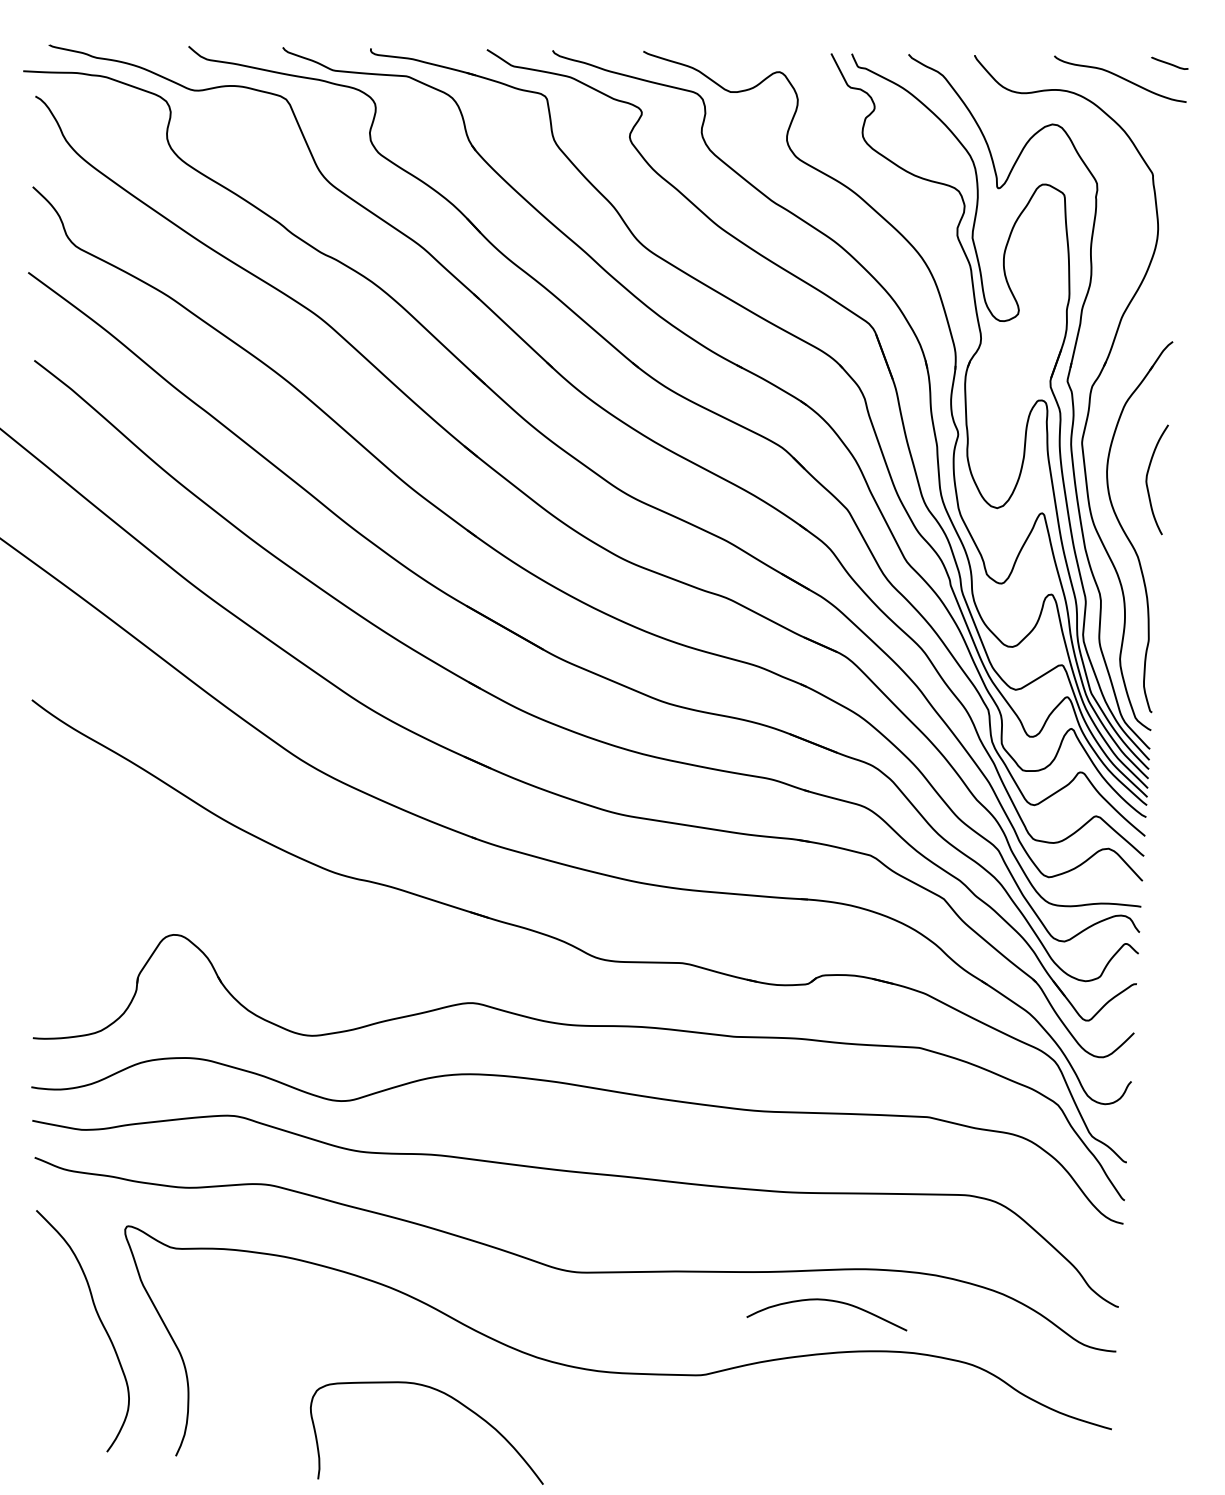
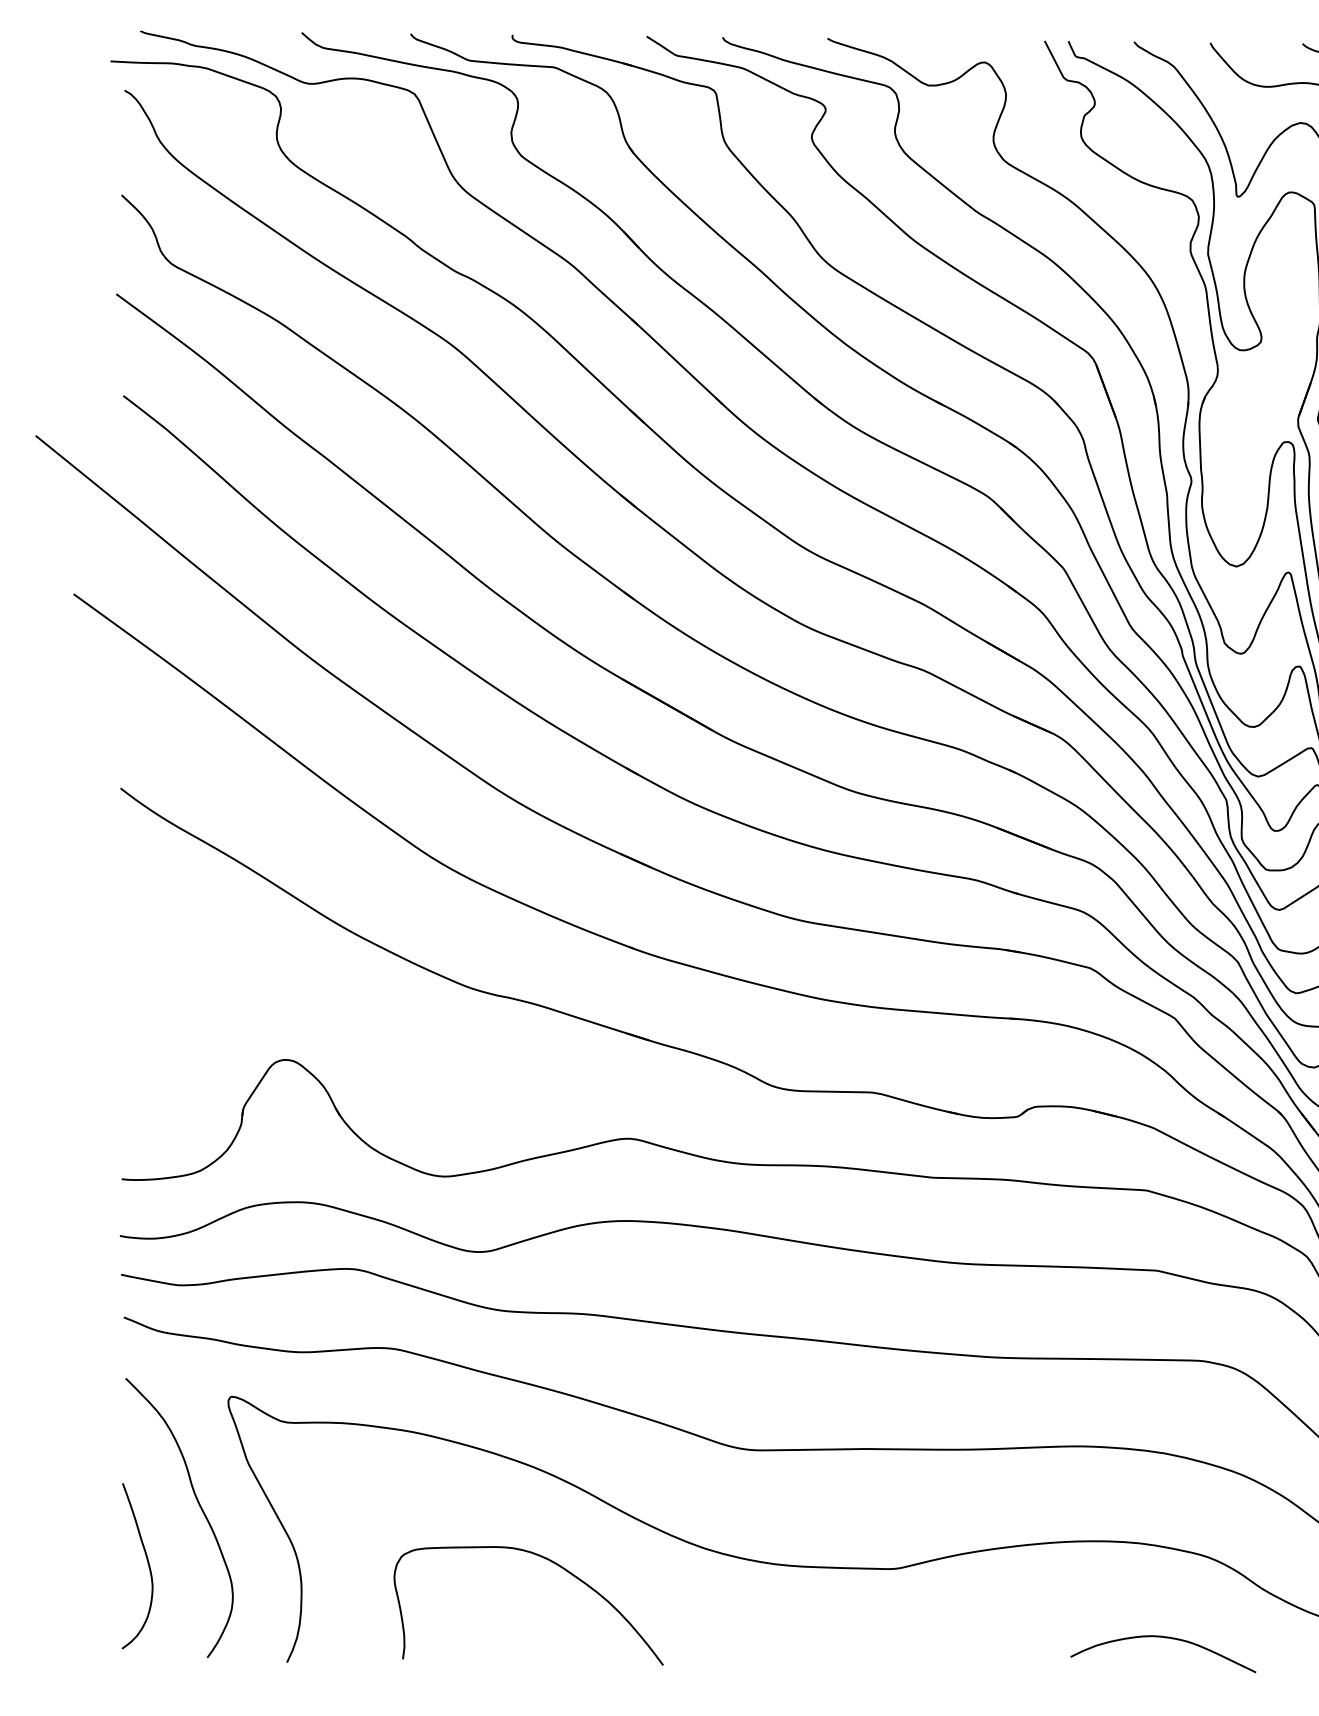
curve: (828, 1301) -> (1165, 1638), moved
curve: (54, 1368) -> (146, 1561), added
curve: (449, 1397) -> (554, 1564), moved

